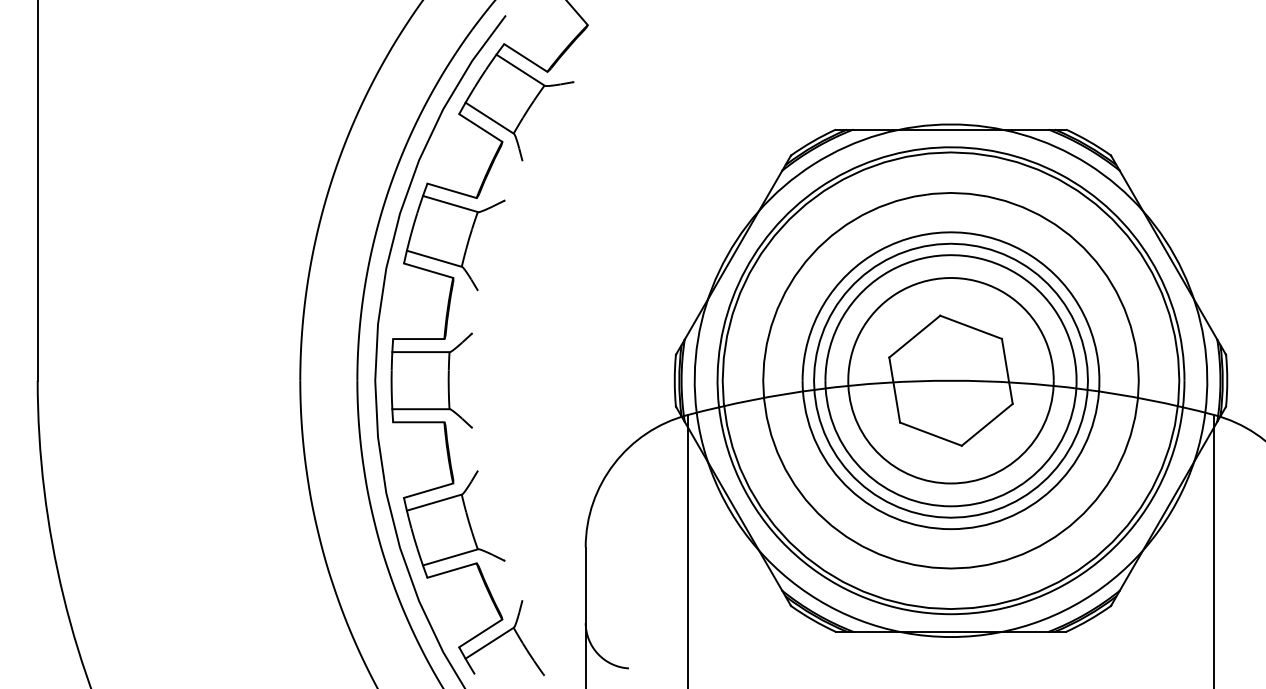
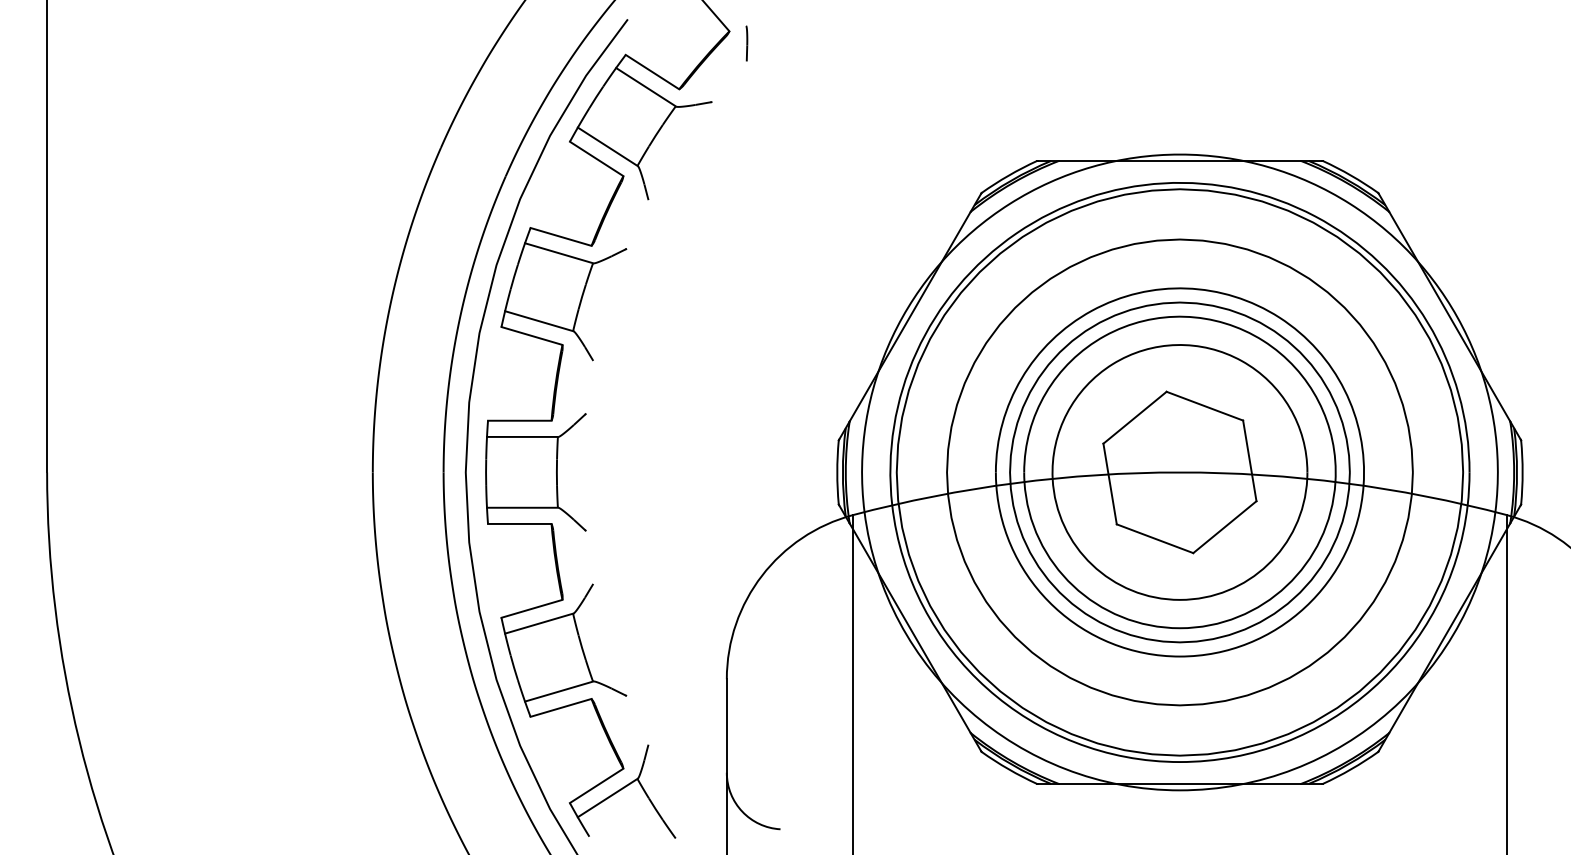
line: (601, 34) -> (746, 43), added

